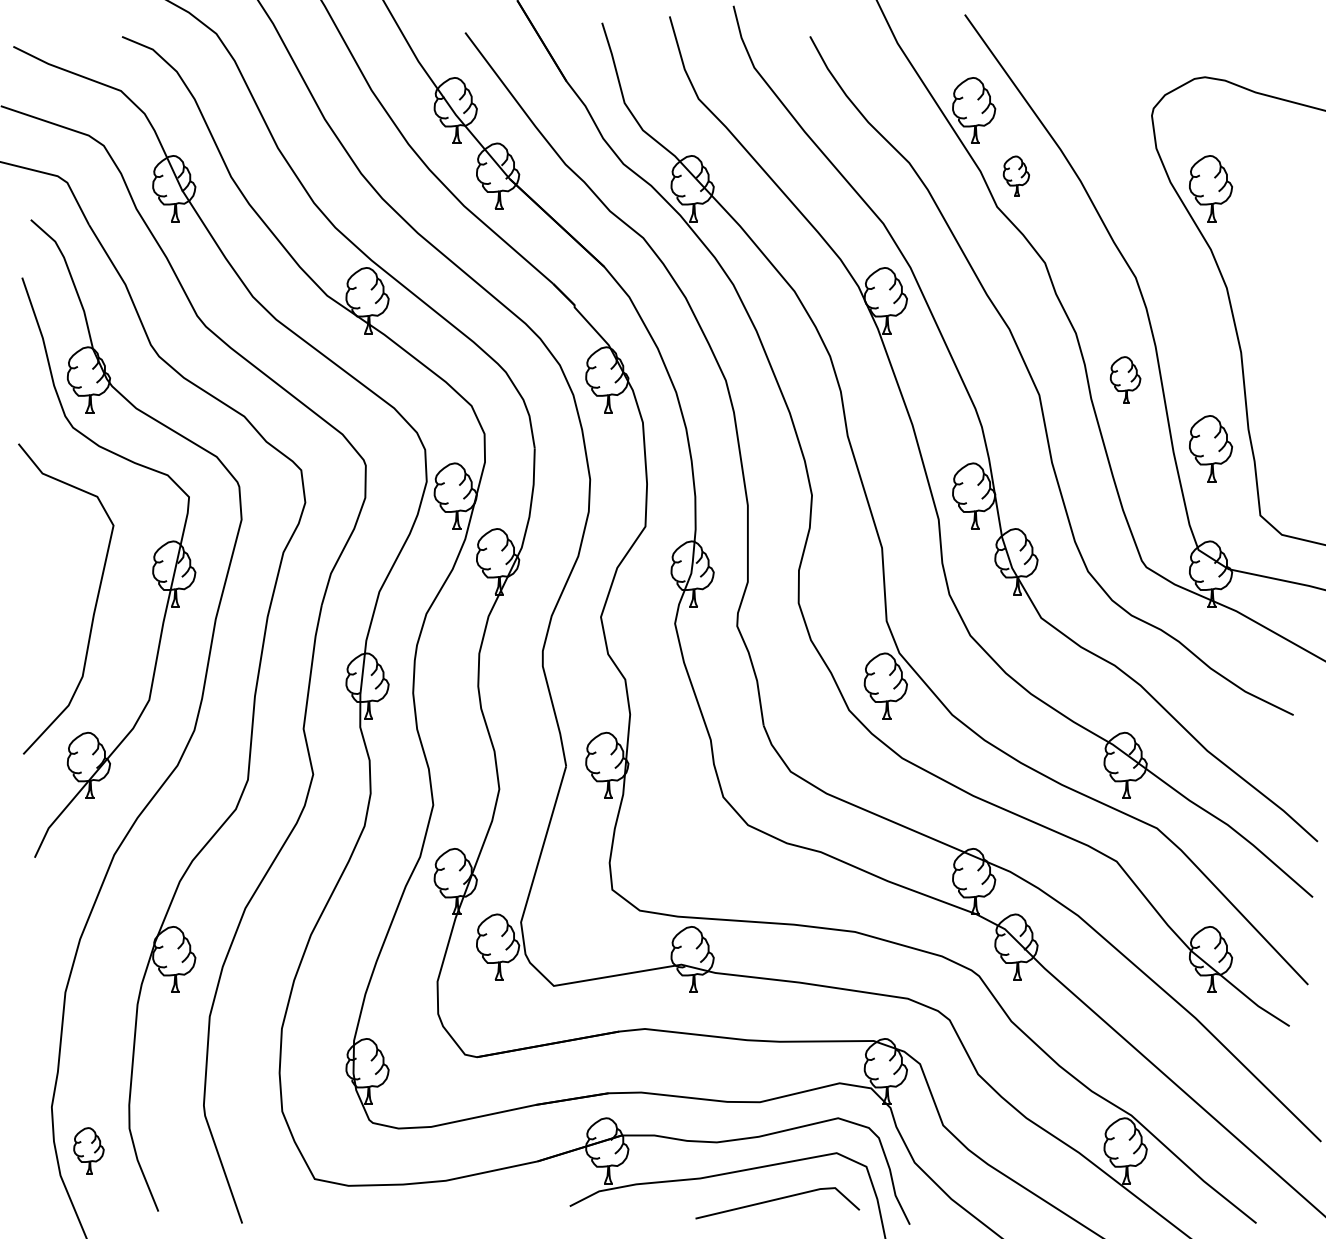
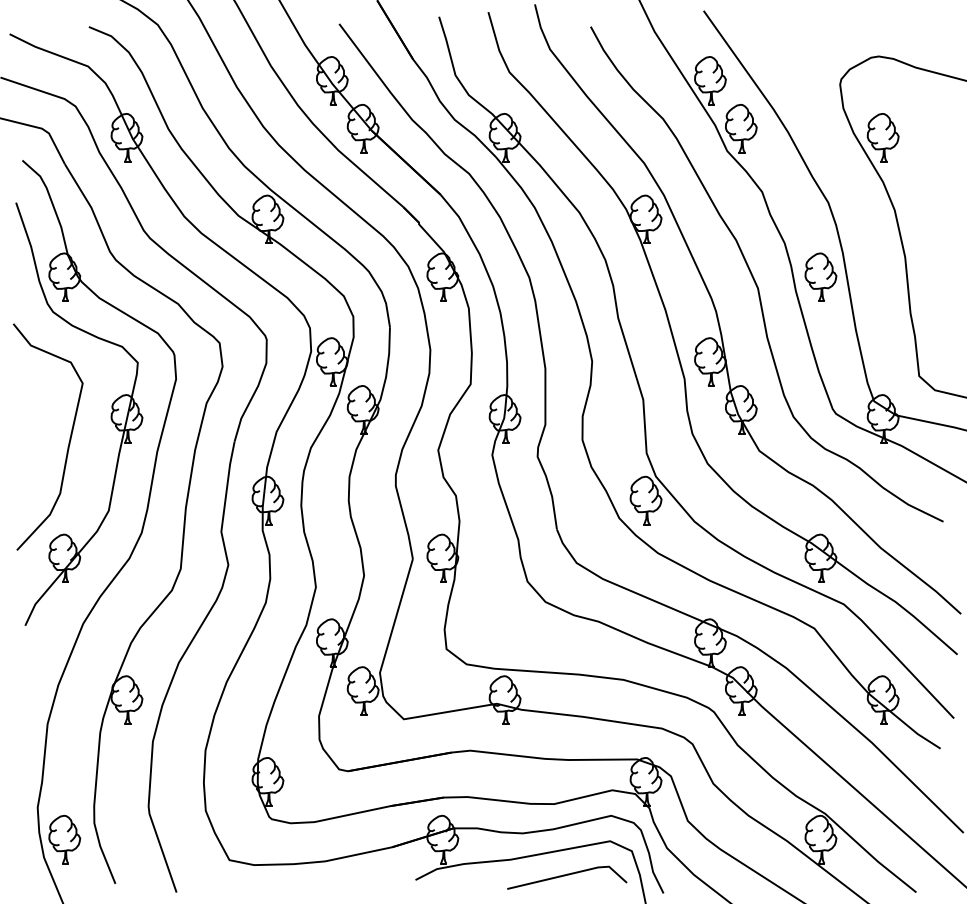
part: (1016, 175) -> (741, 128), size x1.67
part: (1125, 379) -> (820, 276), size x1.43
part: (1210, 448) -> (882, 327), removed
part: (88, 1150) -> (64, 839), size x1.43

